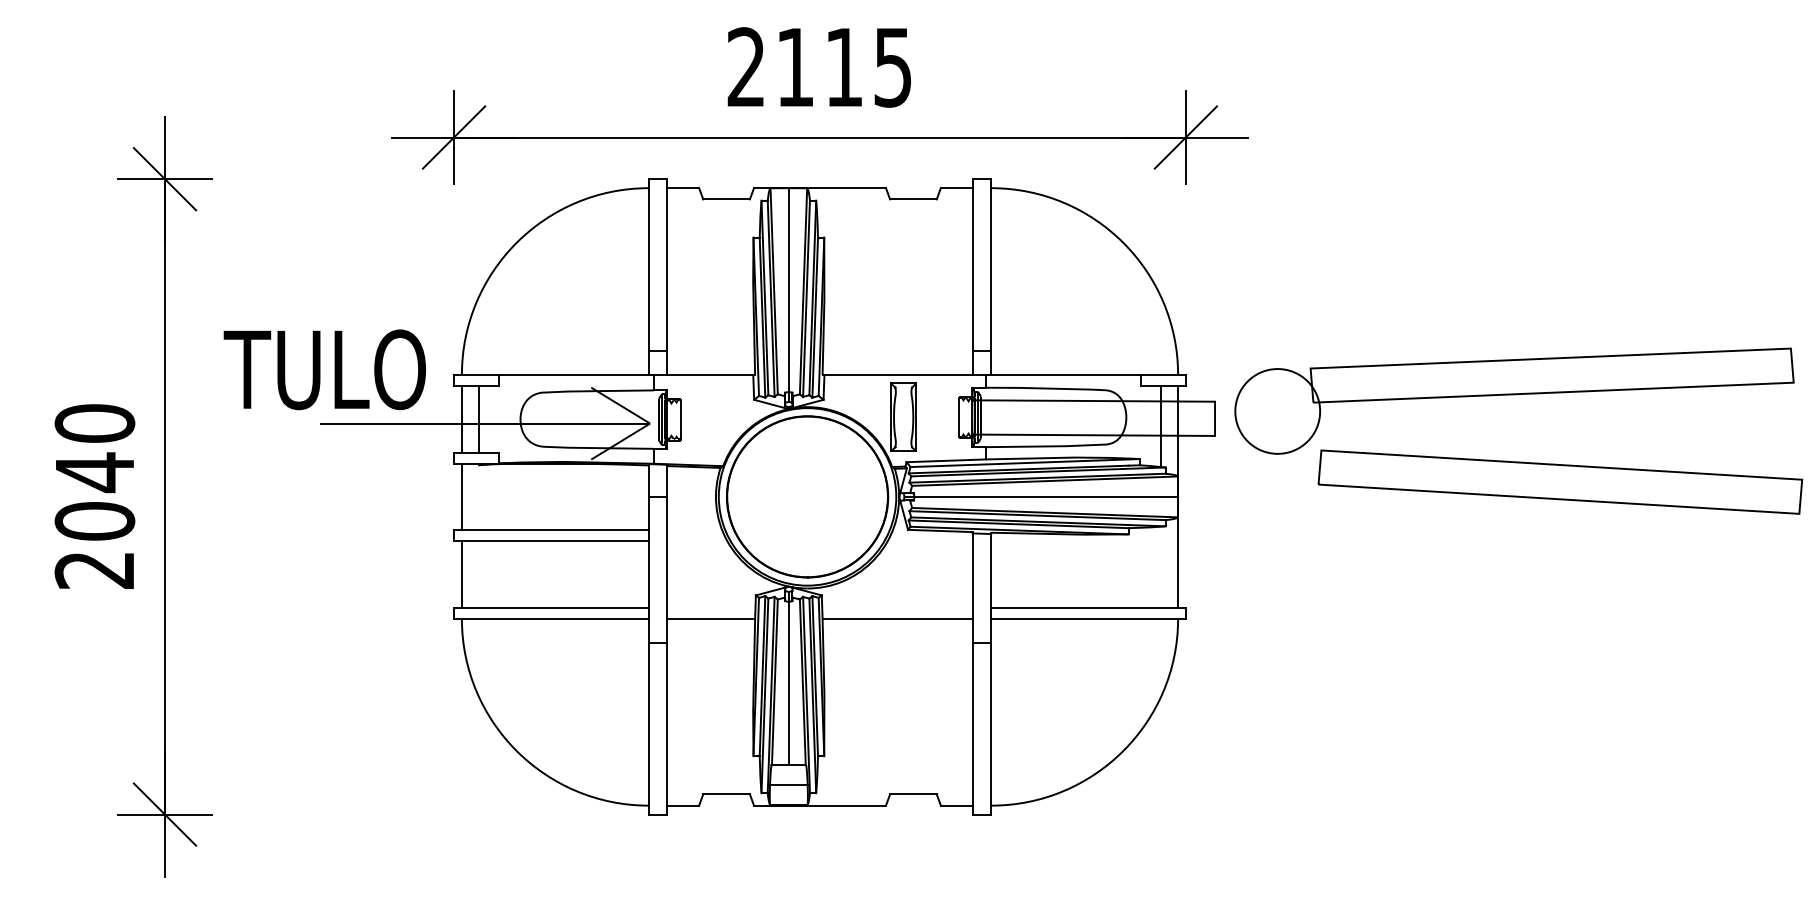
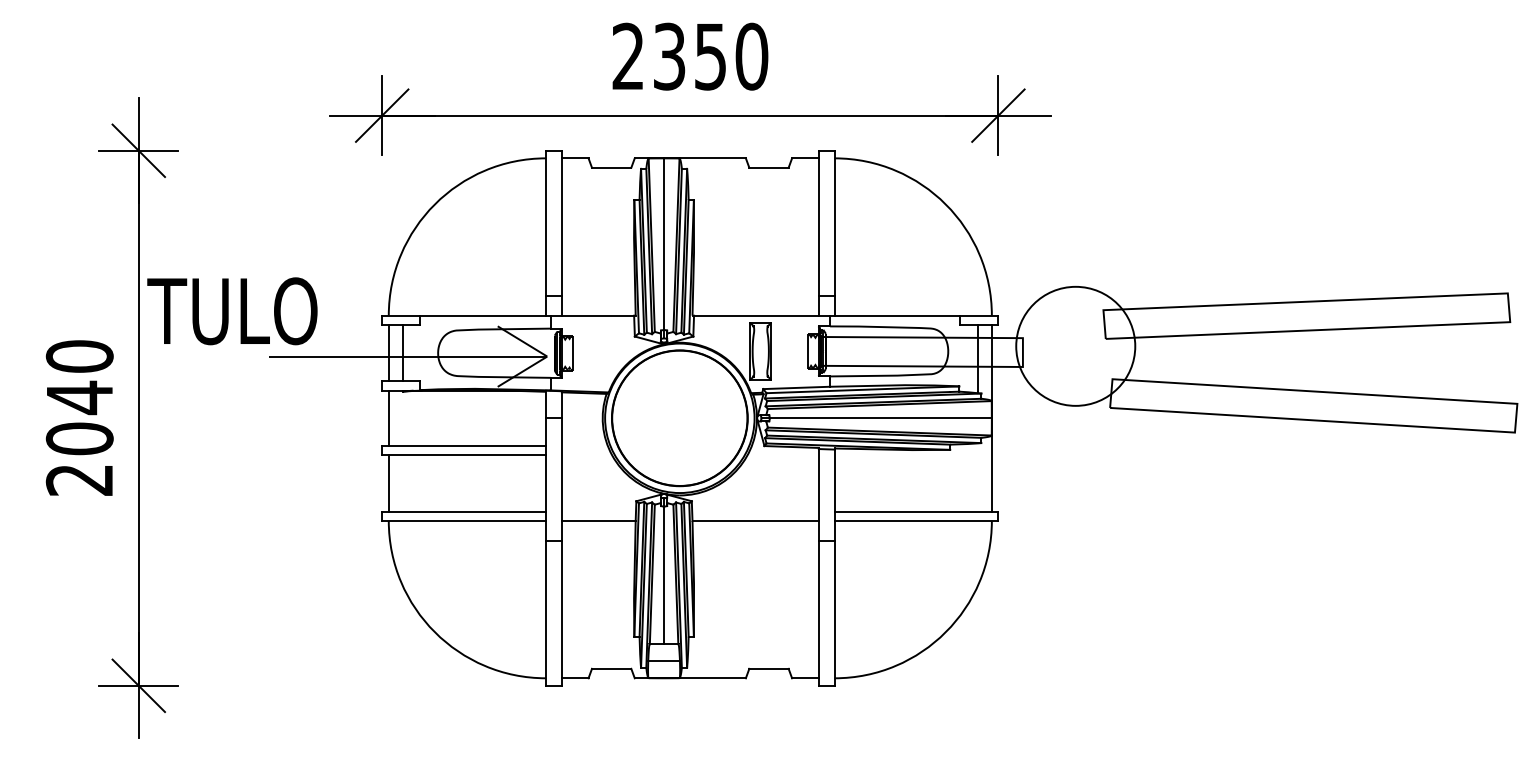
text: (845, 67) -> (711, 56), 2115 -> 2350
text: (324, 370) -> (232, 311), moved
circle: (1277, 410) -> (1075, 345), size x1.67

